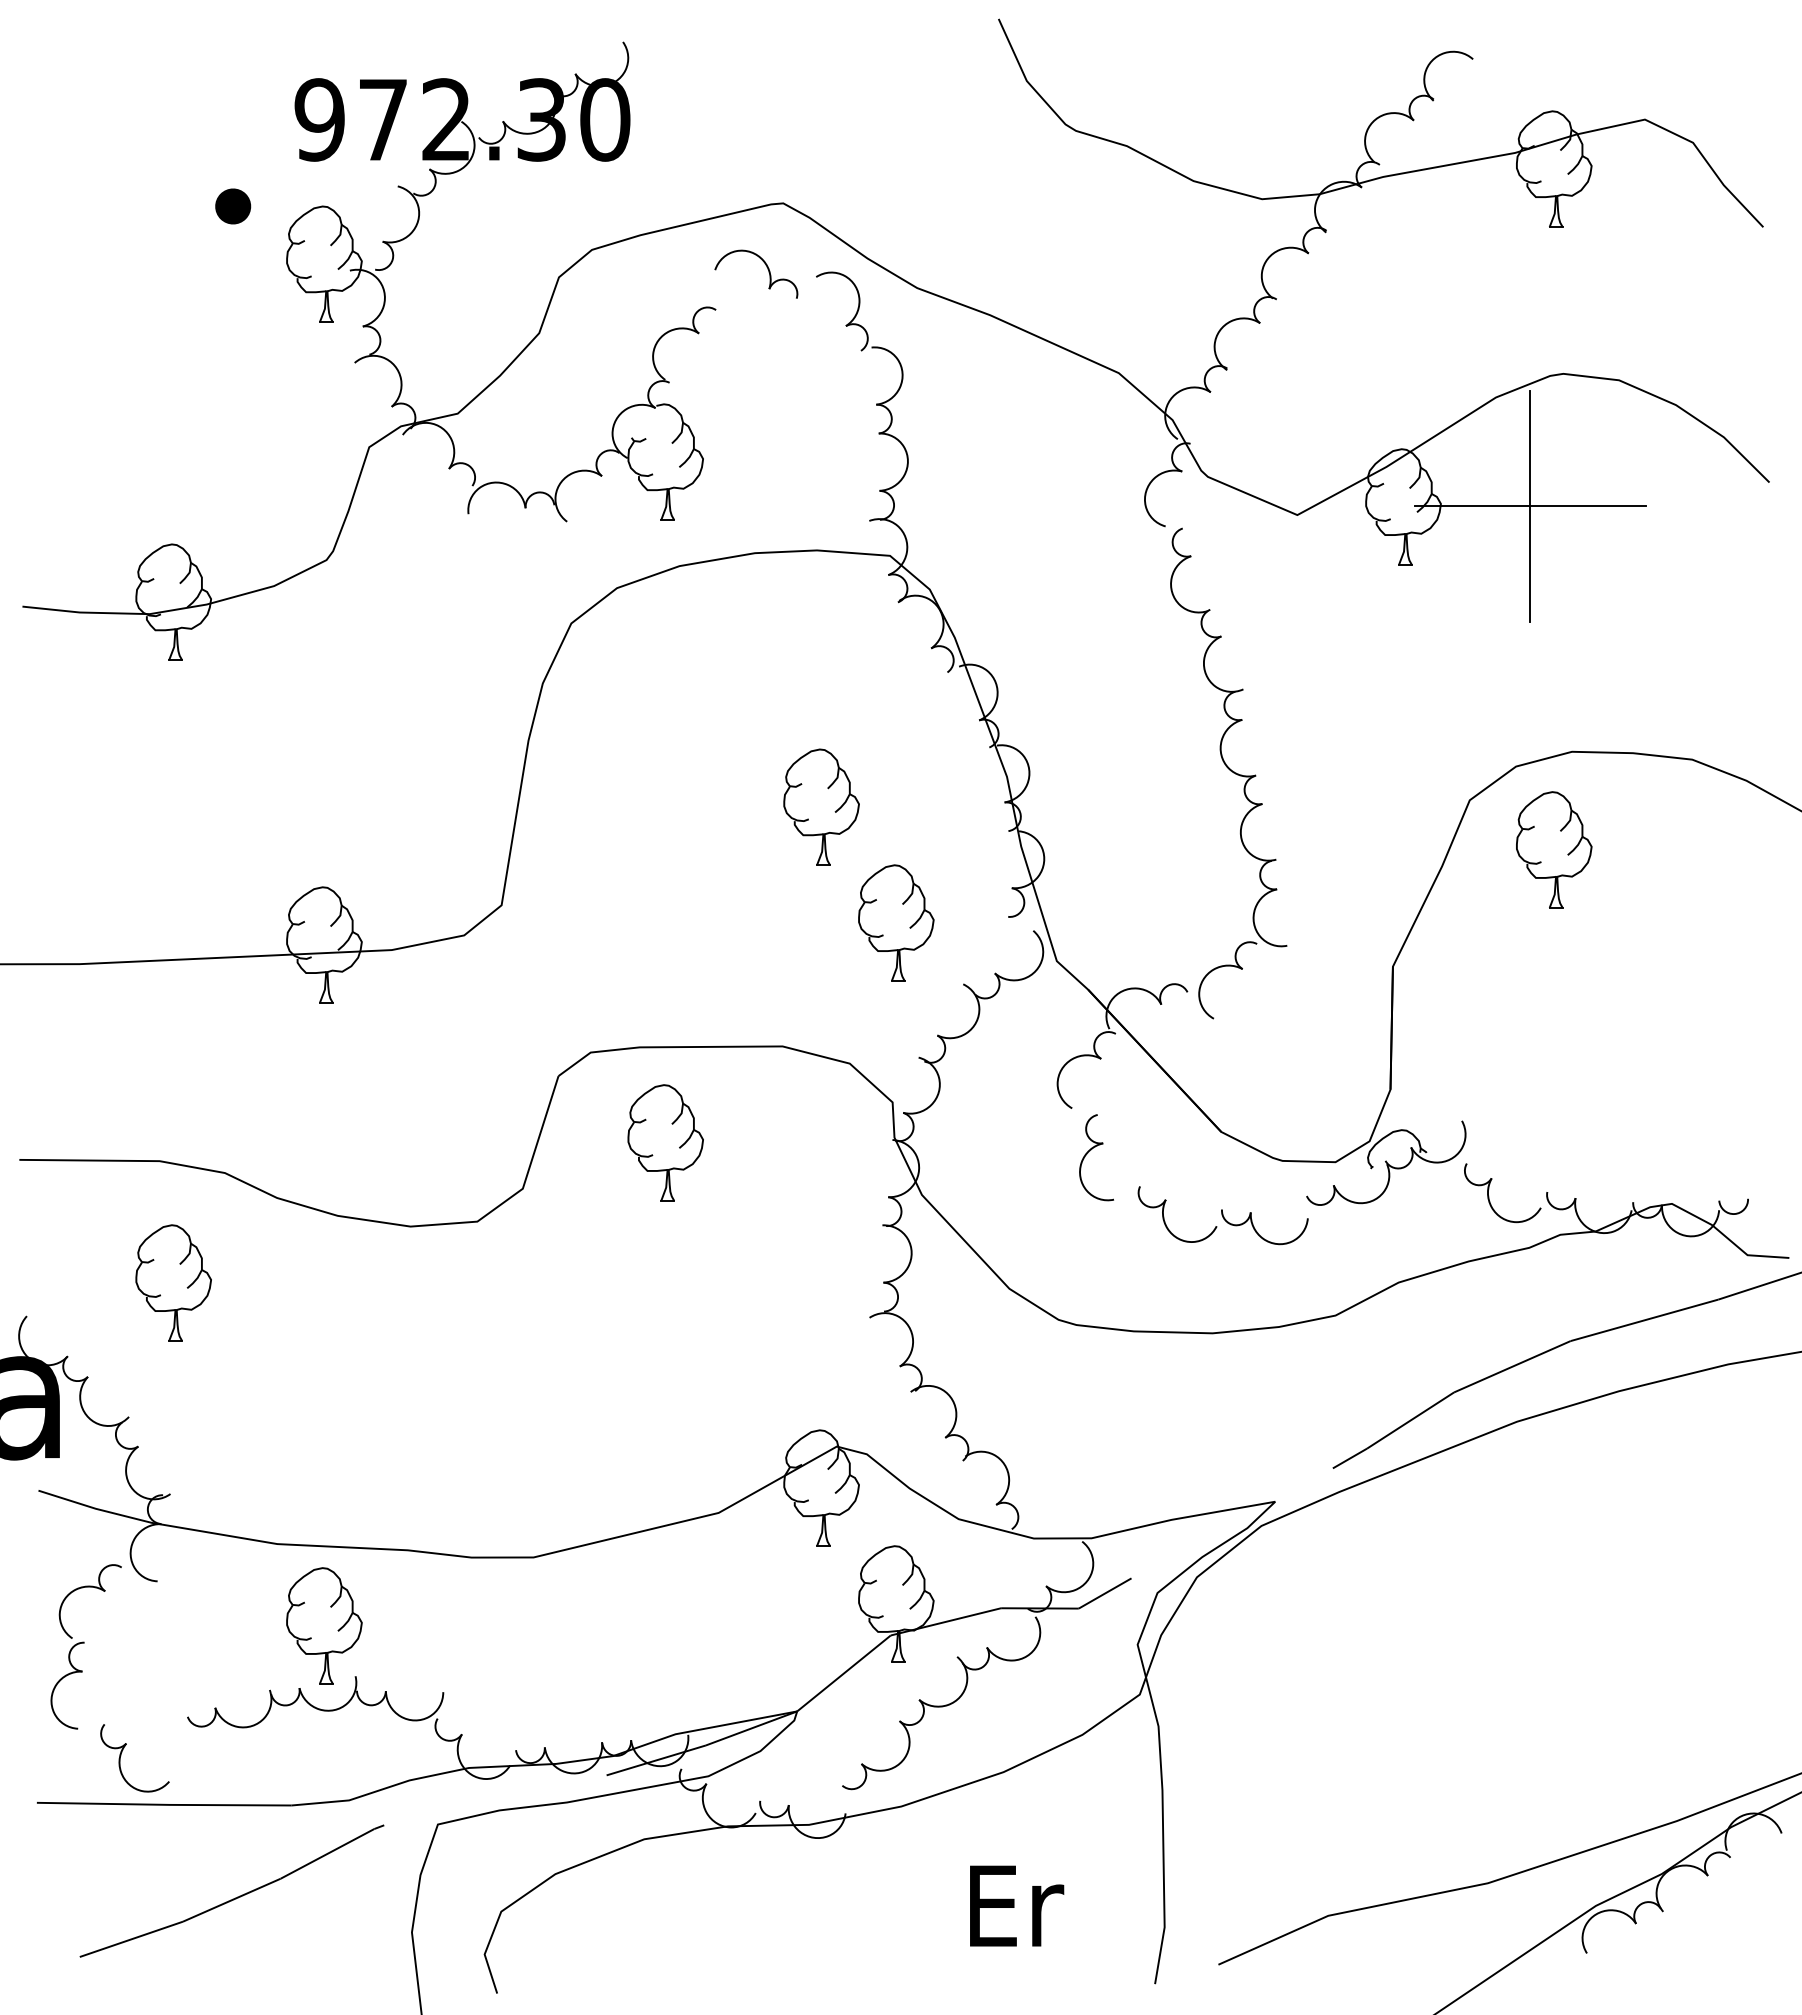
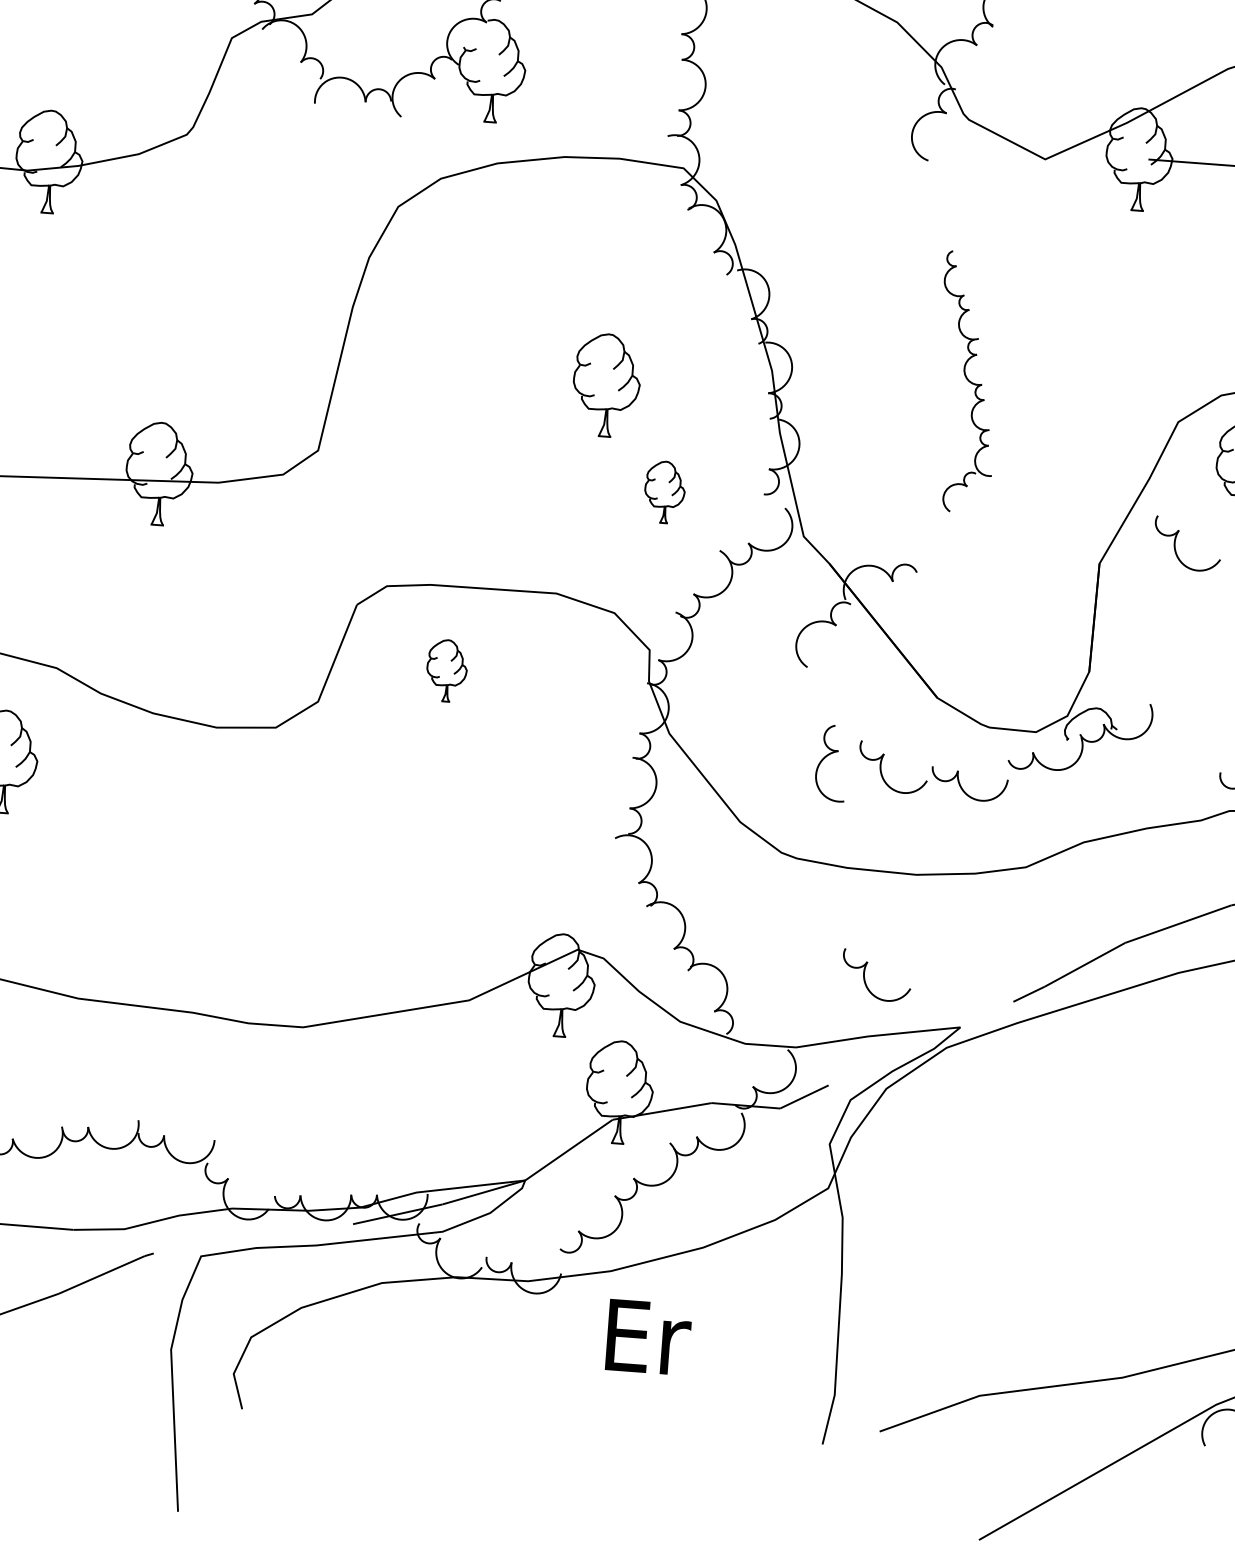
part: (1228, 773) -> (967, 382), size x0.6
part: (896, 922) -> (665, 491), size x0.6
part: (665, 1142) -> (446, 670), size x0.6
part: (1091, 1150) -> (827, 756), moved
part: (1489, 1196) -> (1175, 546), moved
part: (1163, 1452) -> (865, 976), added
part: (324, 1625) -> (114, 1073), removed
text: (1017, 1905) -> (649, 1336), moved

